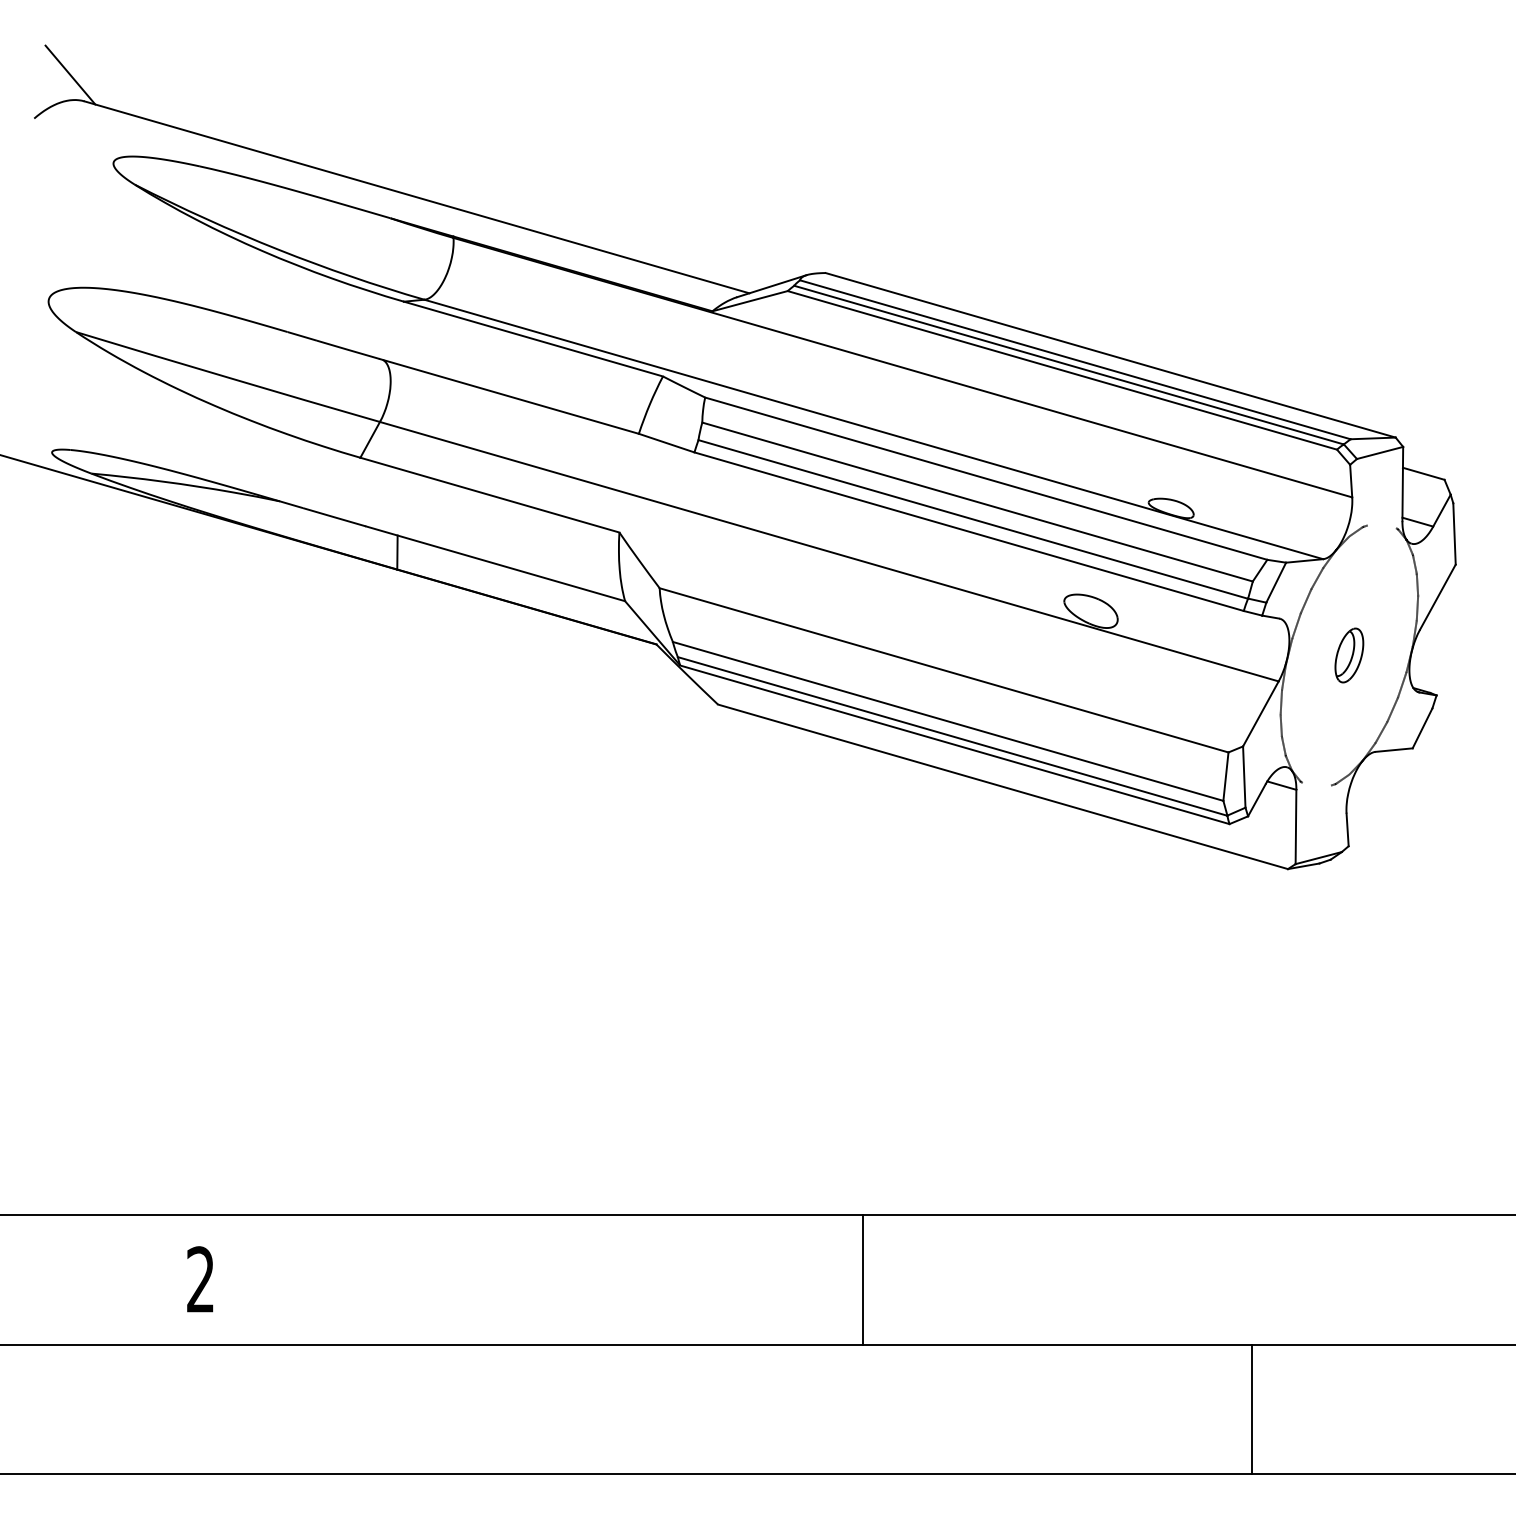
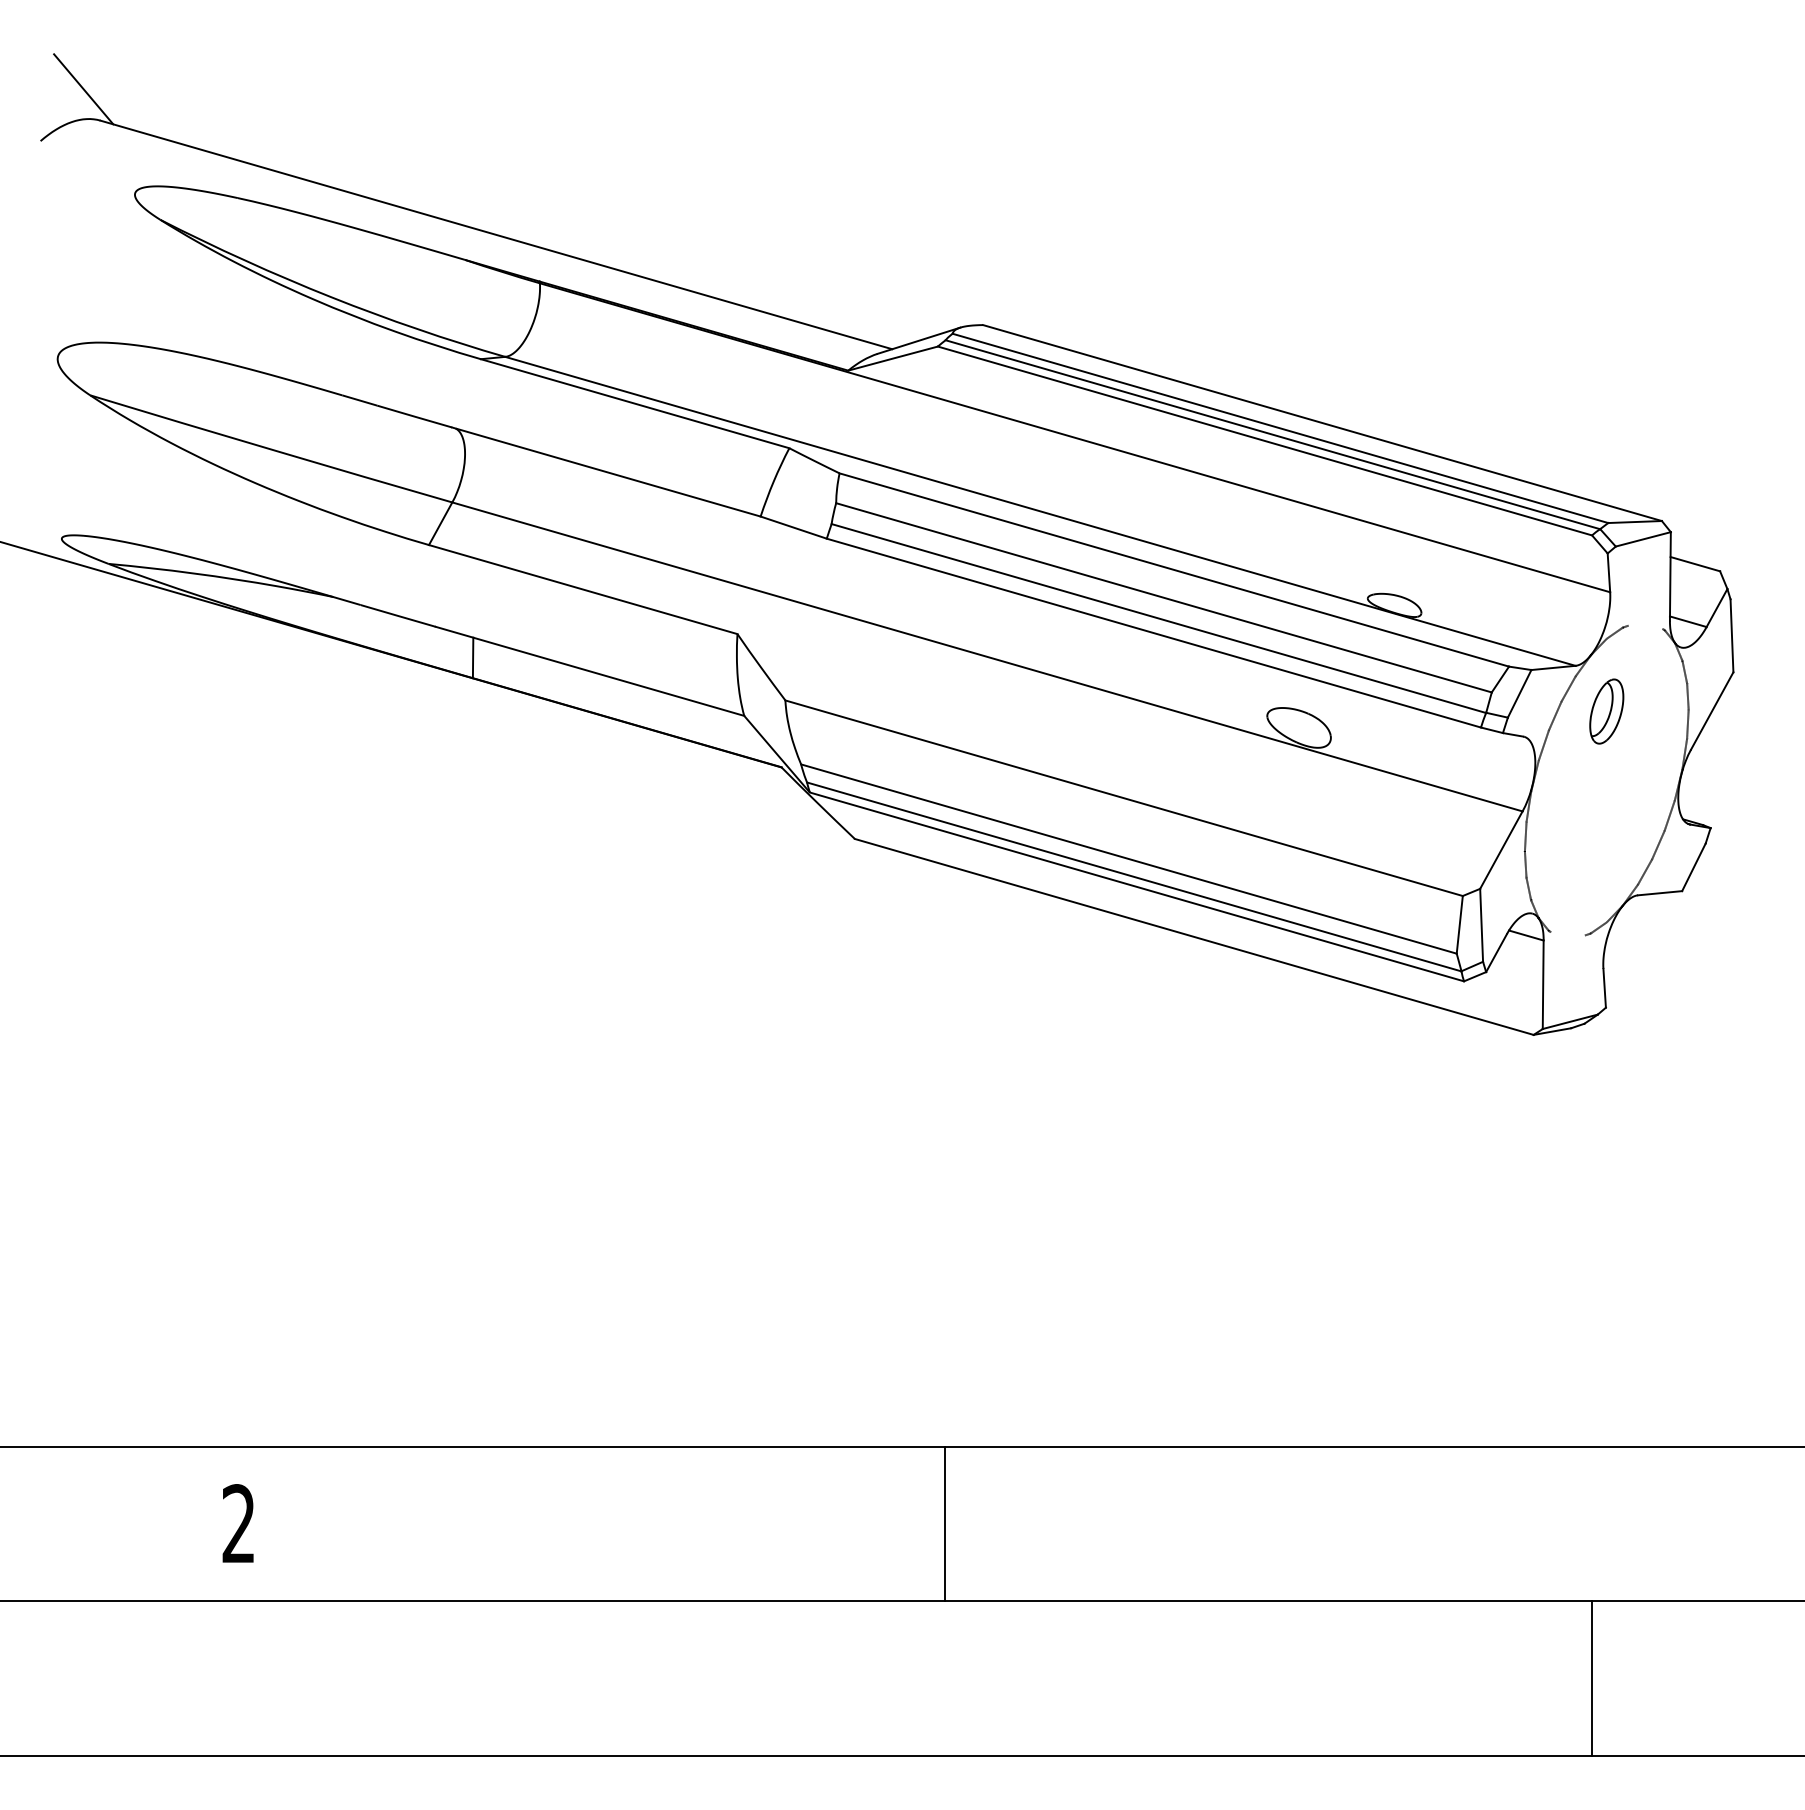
part: (1349, 655) -> (1606, 711), moved
line: (862, 1279) -> (944, 1523), moved
line: (1252, 1409) -> (1592, 1678), moved

